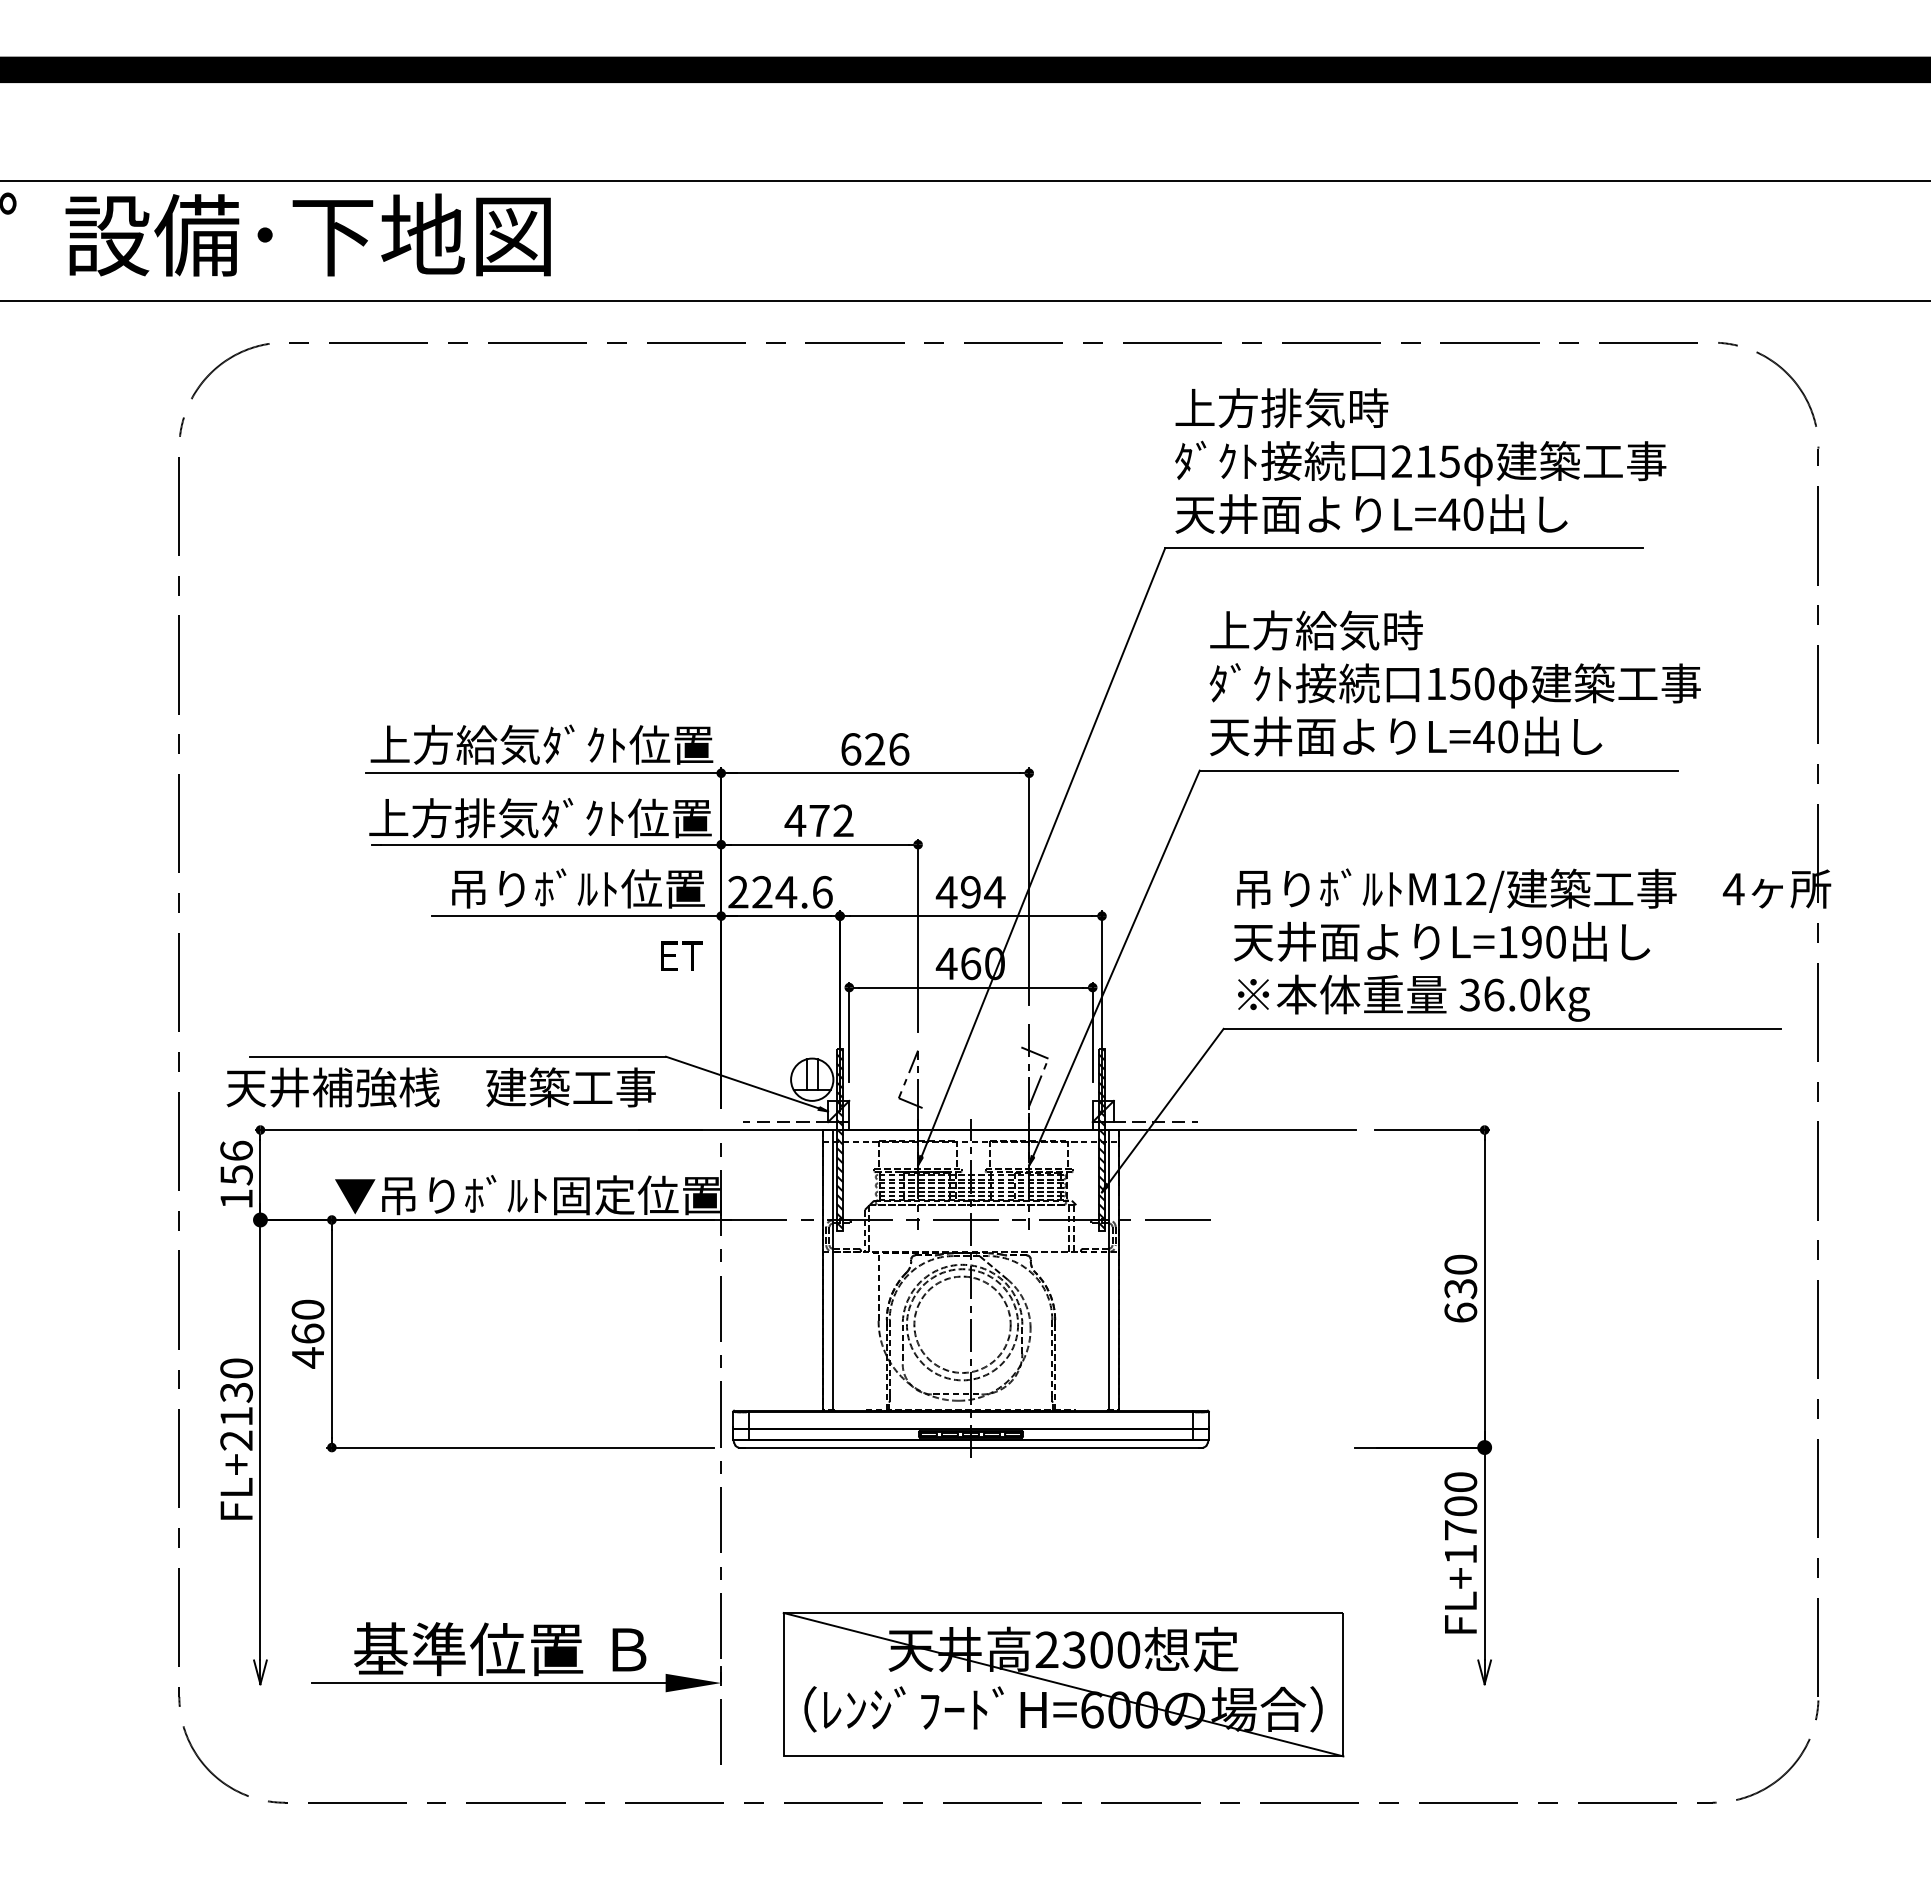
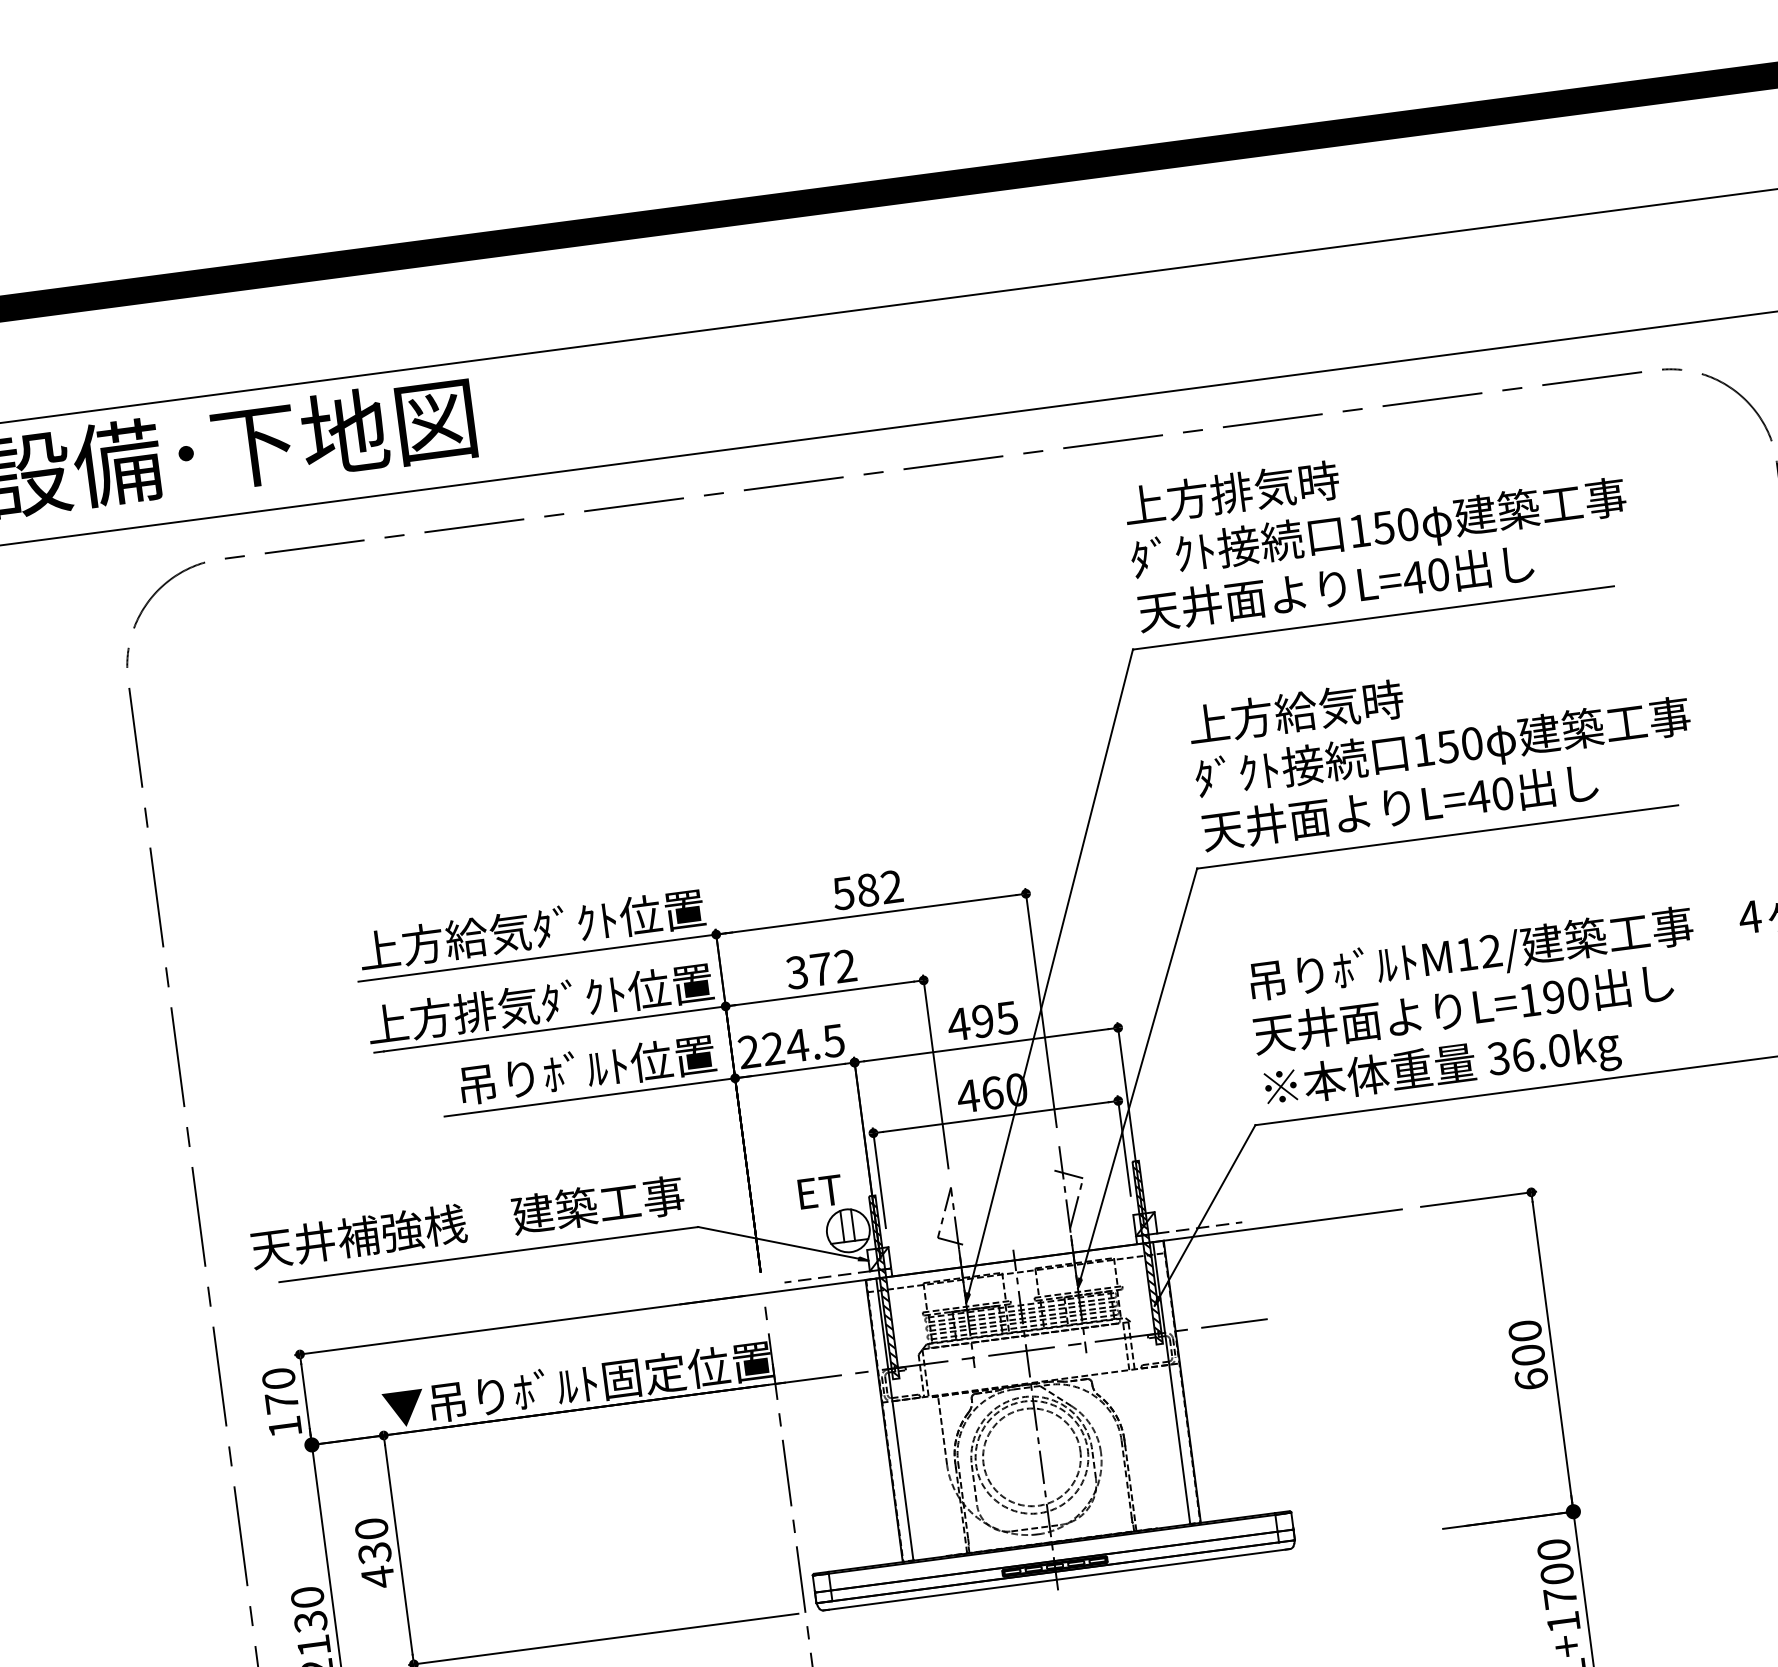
text: (1425, 461) -> (1383, 527), 215 -> 150
text: (874, 749) -> (867, 890), 626 -> 582
text: (795, 820) -> (797, 972), 472 -> 372
text: (822, 891) -> (833, 1040), 224.6 -> 224.5
text: (994, 892) -> (1006, 1018), 494 -> 495
text: (681, 955) -> (819, 1191), moved
text: (440, 1087) -> (466, 1222), moved
text: (236, 1162) -> (280, 1390), 156 -> 170
text: (1460, 1289) -> (1528, 1355), 630 -> 600
text: (307, 1333) -> (374, 1552), 460 -> 430

